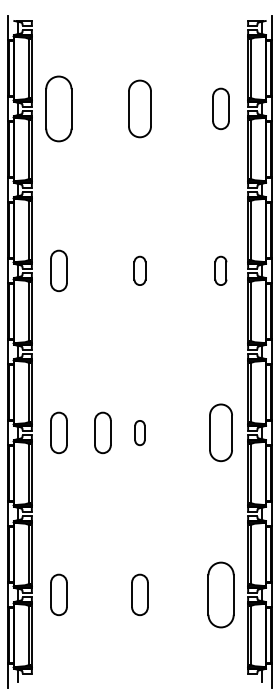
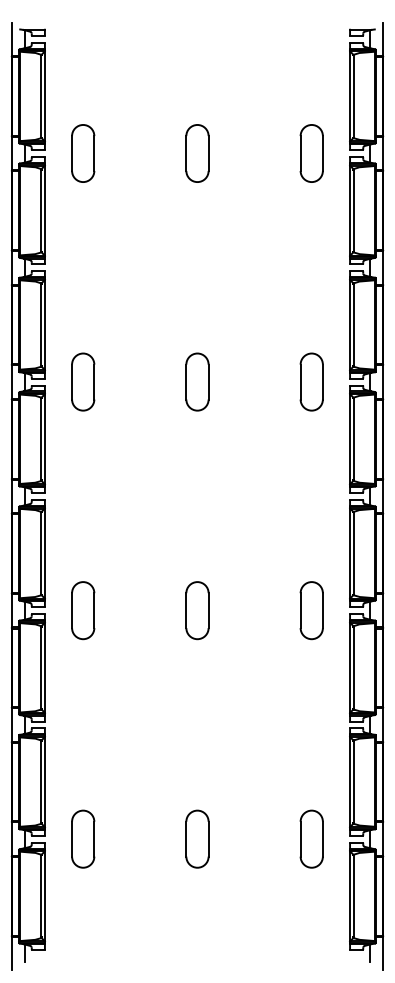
part: (59, 108) -> (83, 153), size x0.62
part: (140, 108) -> (197, 153), size x0.71
part: (140, 270) -> (197, 381), size x1.43
part: (220, 270) -> (311, 381), size x1.43
part: (103, 432) -> (145, 610), removed
part: (140, 432) -> (197, 610), size x1.67
part: (220, 432) -> (311, 610), size x0.71
part: (220, 594) -> (311, 838), size x0.62

